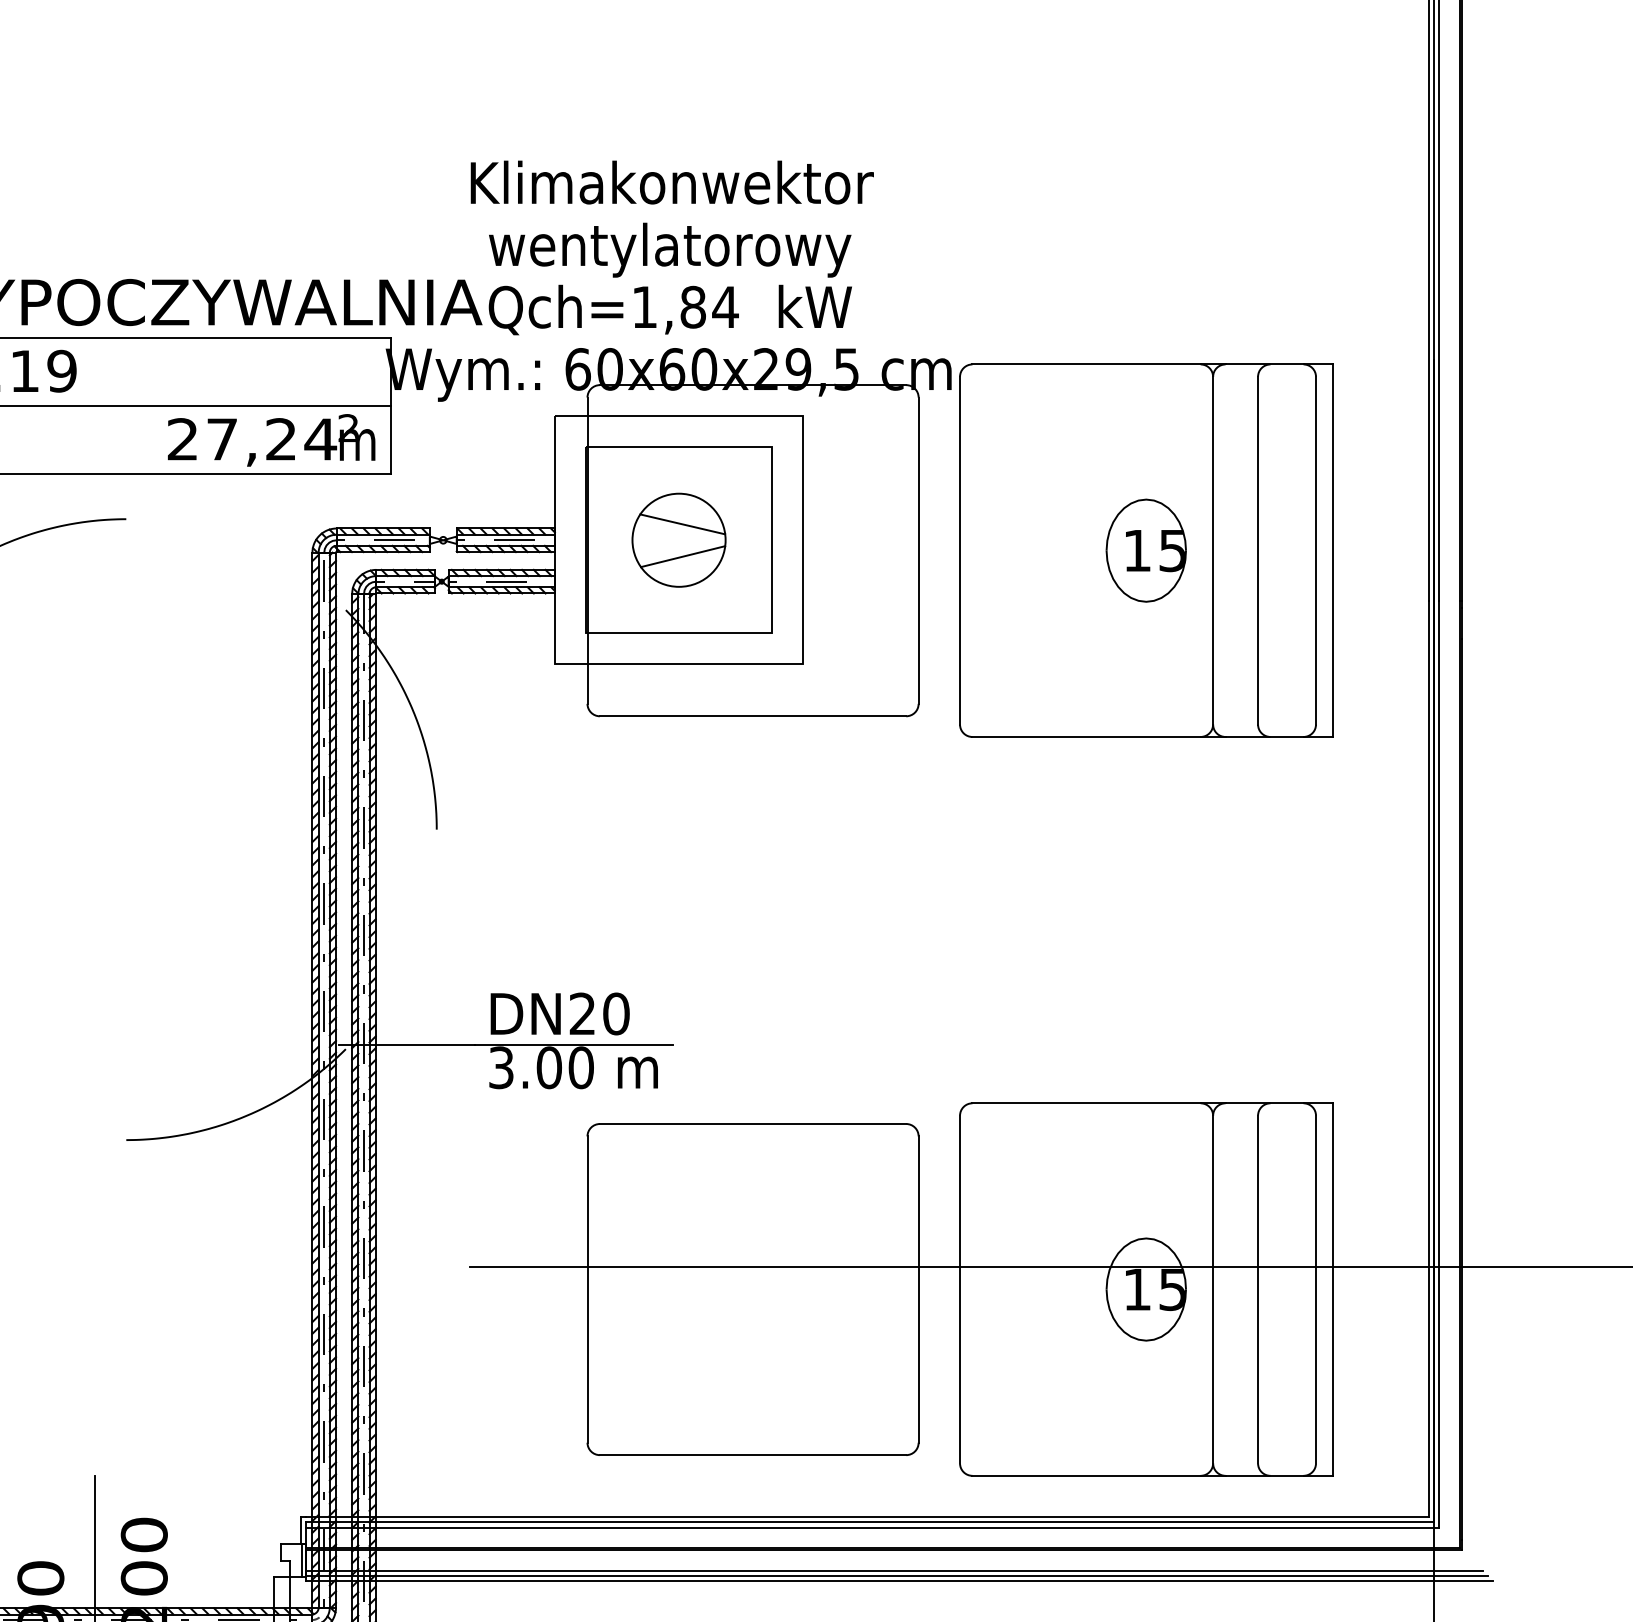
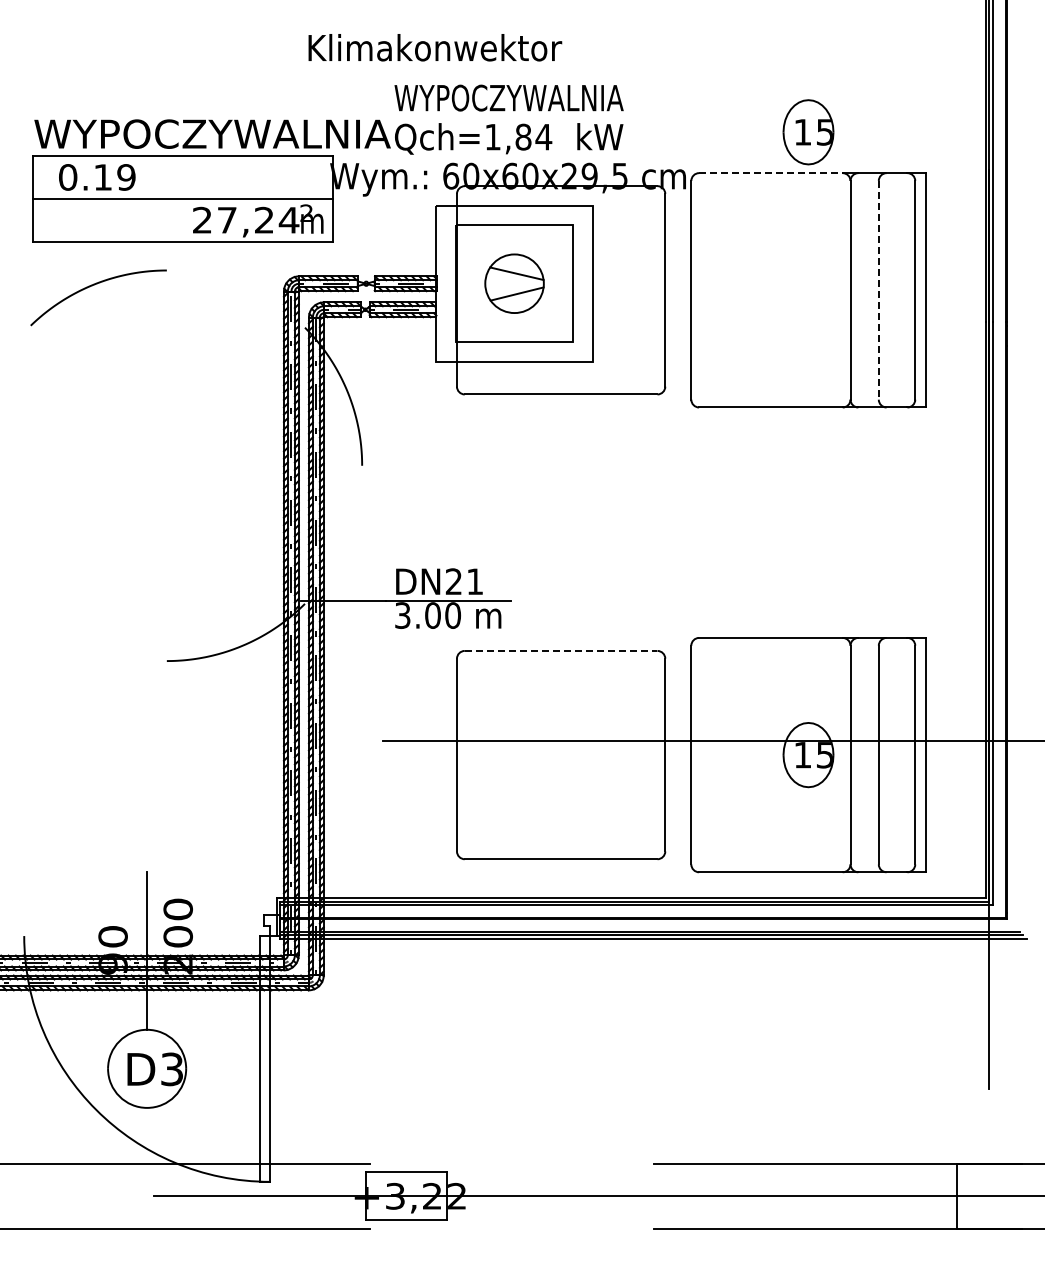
text: (672, 182) -> (435, 47), moved
text: (669, 250) -> (508, 101), wentylatorowy -> WYPOCZYWALNIA
line: (1085, 365) -> (770, 173), solid -> dashed
part: (1146, 551) -> (808, 132), moved
line: (1257, 551) -> (878, 290), solid -> dashed
text: (615, 1013) -> (474, 581), DN20 -> DN21
line: (753, 1123) -> (561, 650), solid -> dashed

